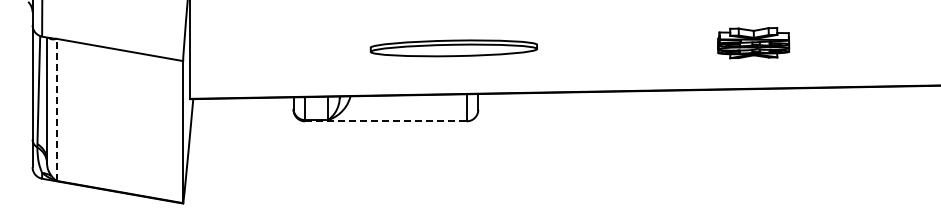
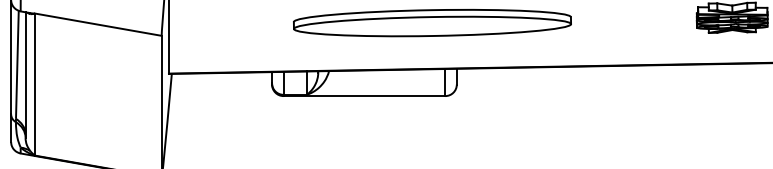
part: (453, 48) -> (432, 23), size x1.67
line: (56, 109) -> (35, 84), dashed -> solid
line: (385, 121) -> (364, 96), dashed -> solid

